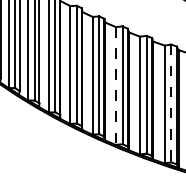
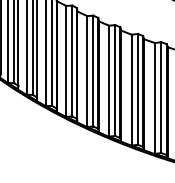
line: (116, 86) -> (109, 81), dashed -> solid
line: (171, 104) -> (161, 98), dashed -> solid

